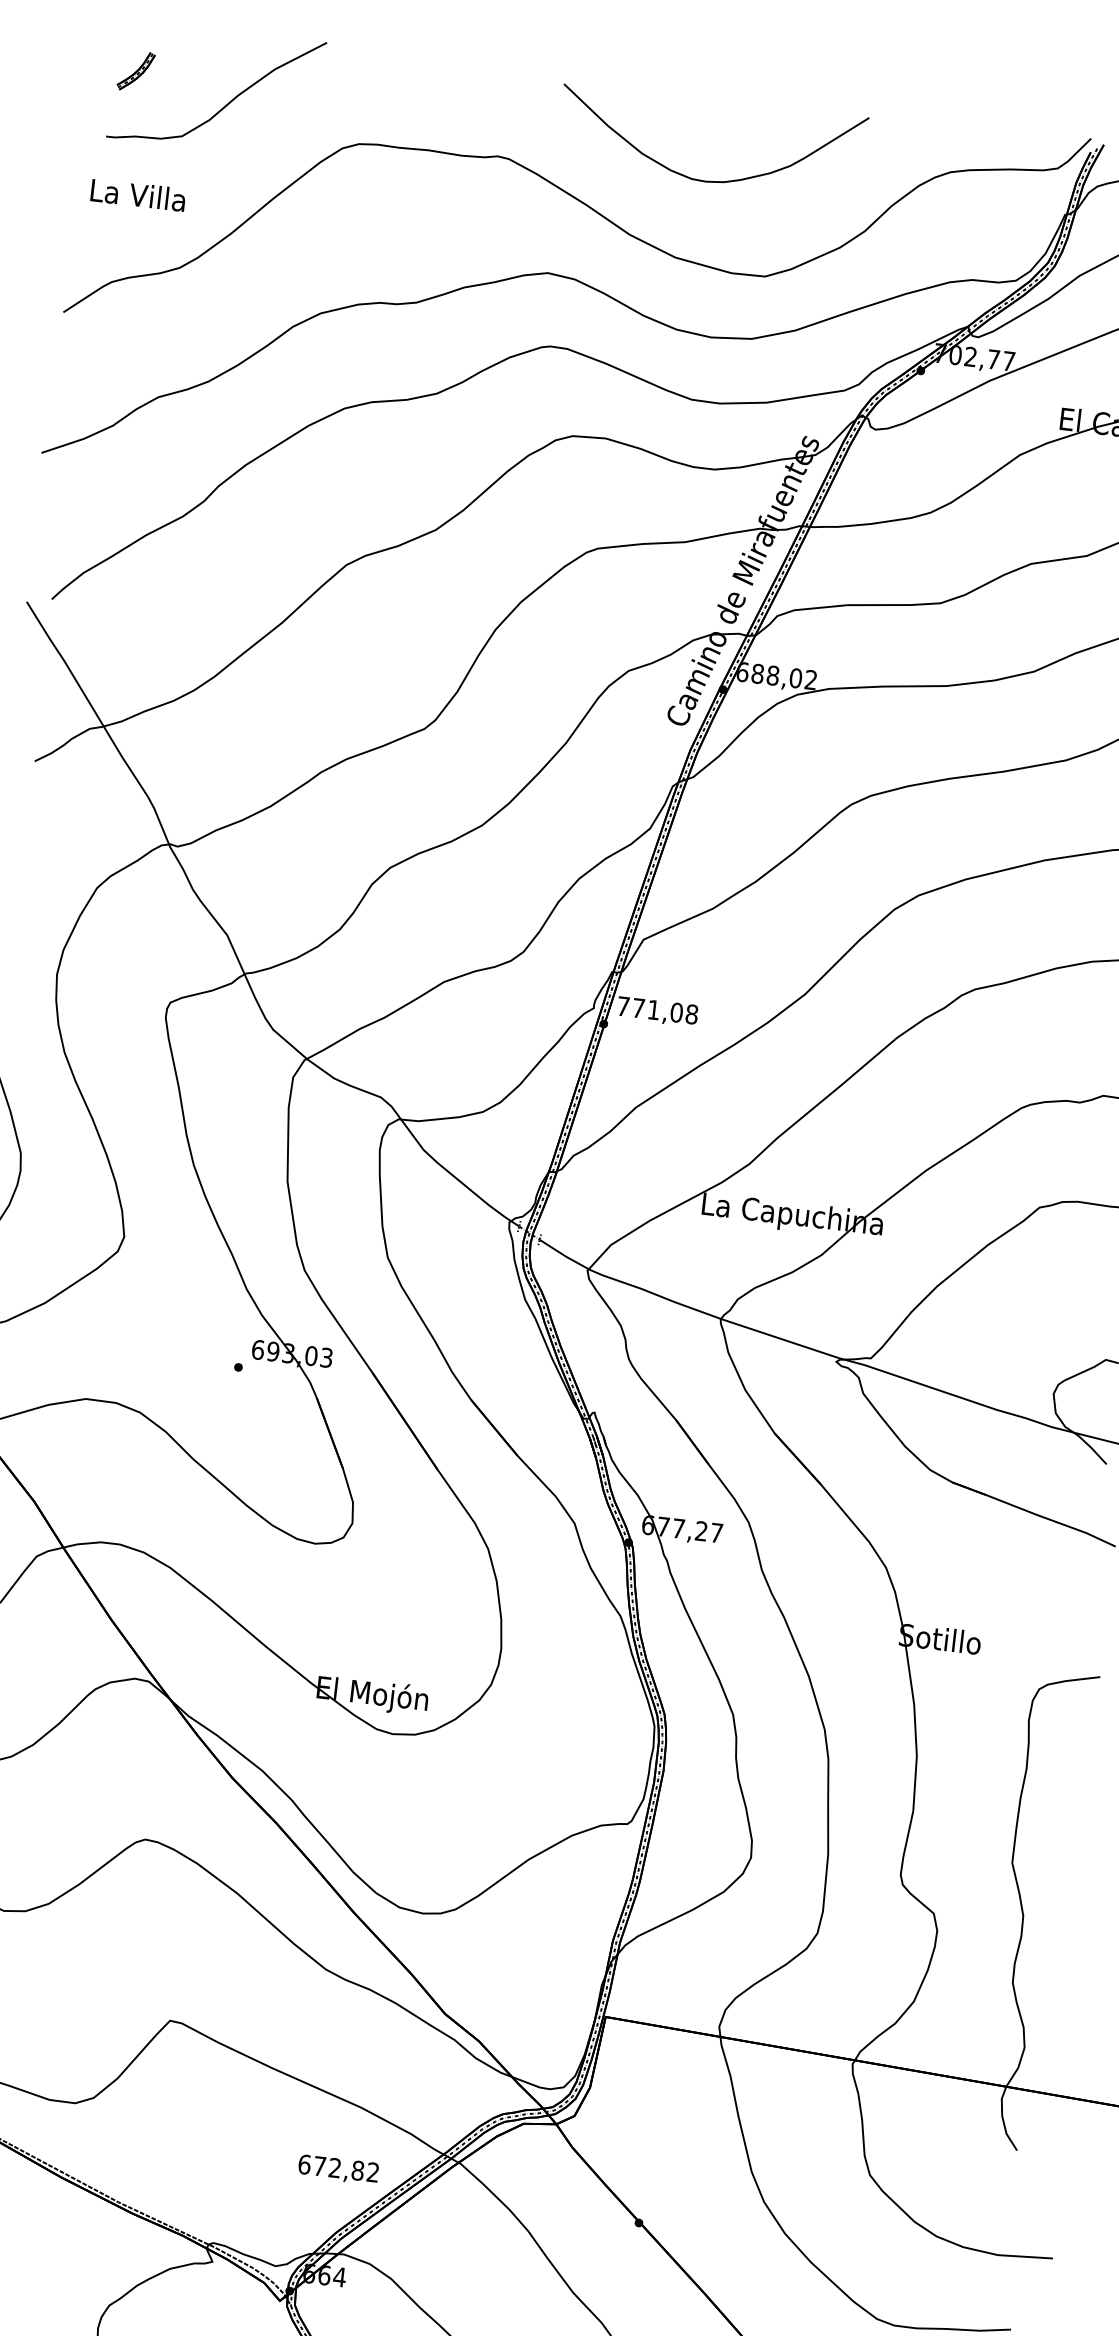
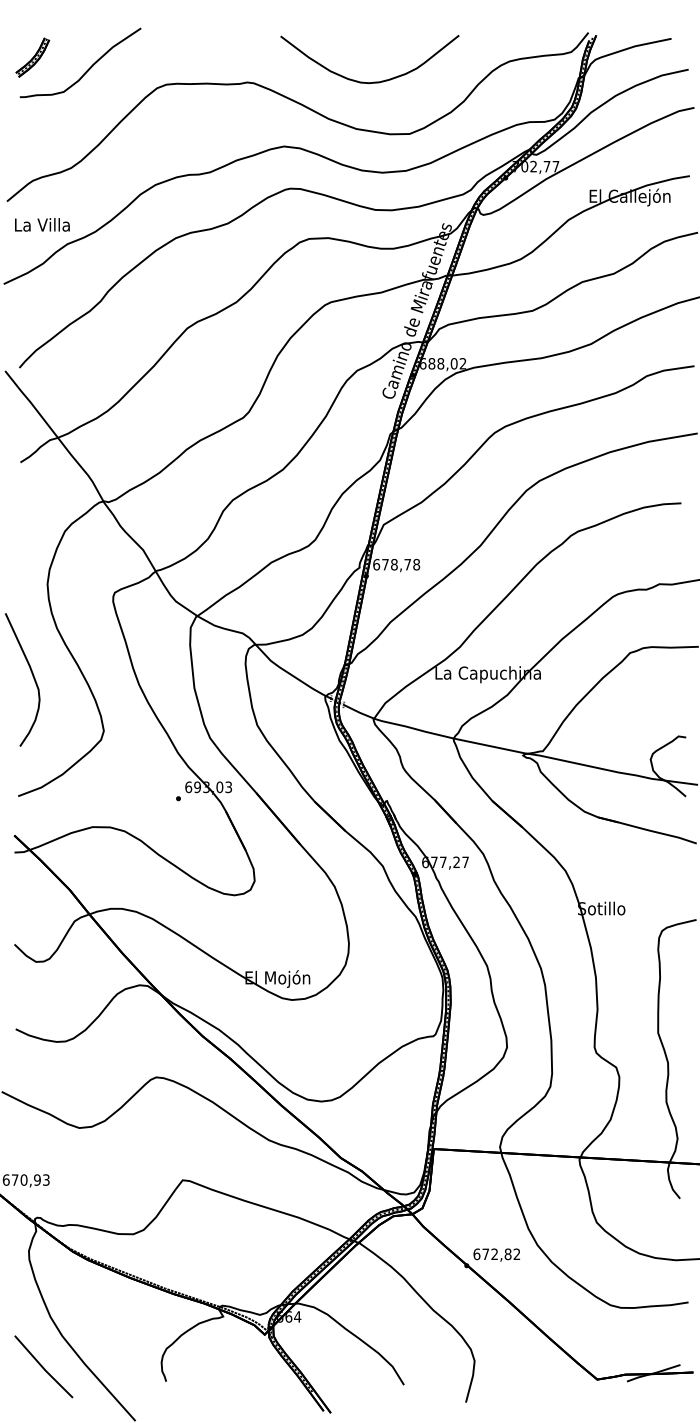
part: (135, 71) -> (32, 57), size x1.67
text: (138, 194) -> (42, 224), moved
text: (650, 1009) -> (392, 564), 771,08 -> 678,78
text: (338, 2168) -> (496, 1254), moved

